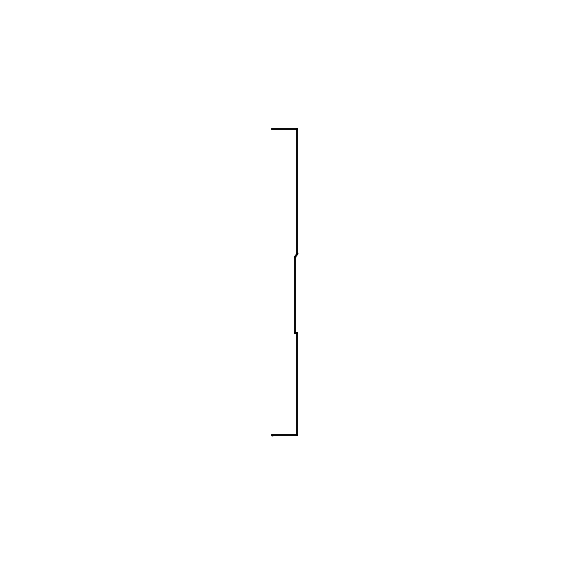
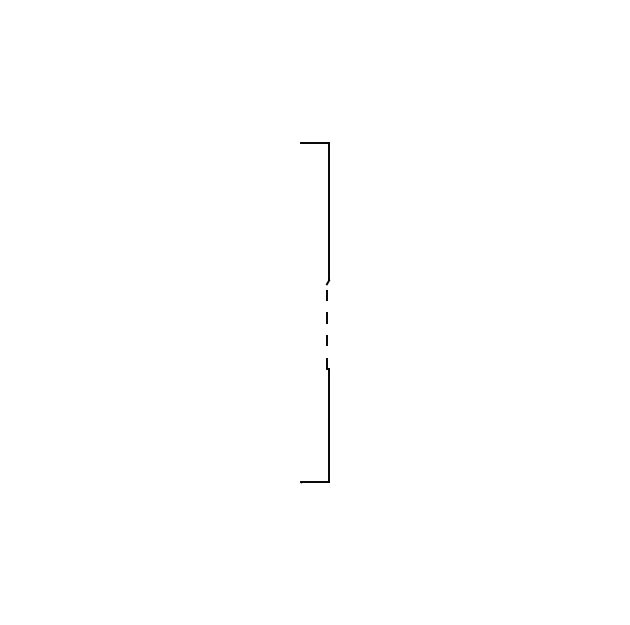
line: (294, 295) -> (326, 326), solid -> dashed

